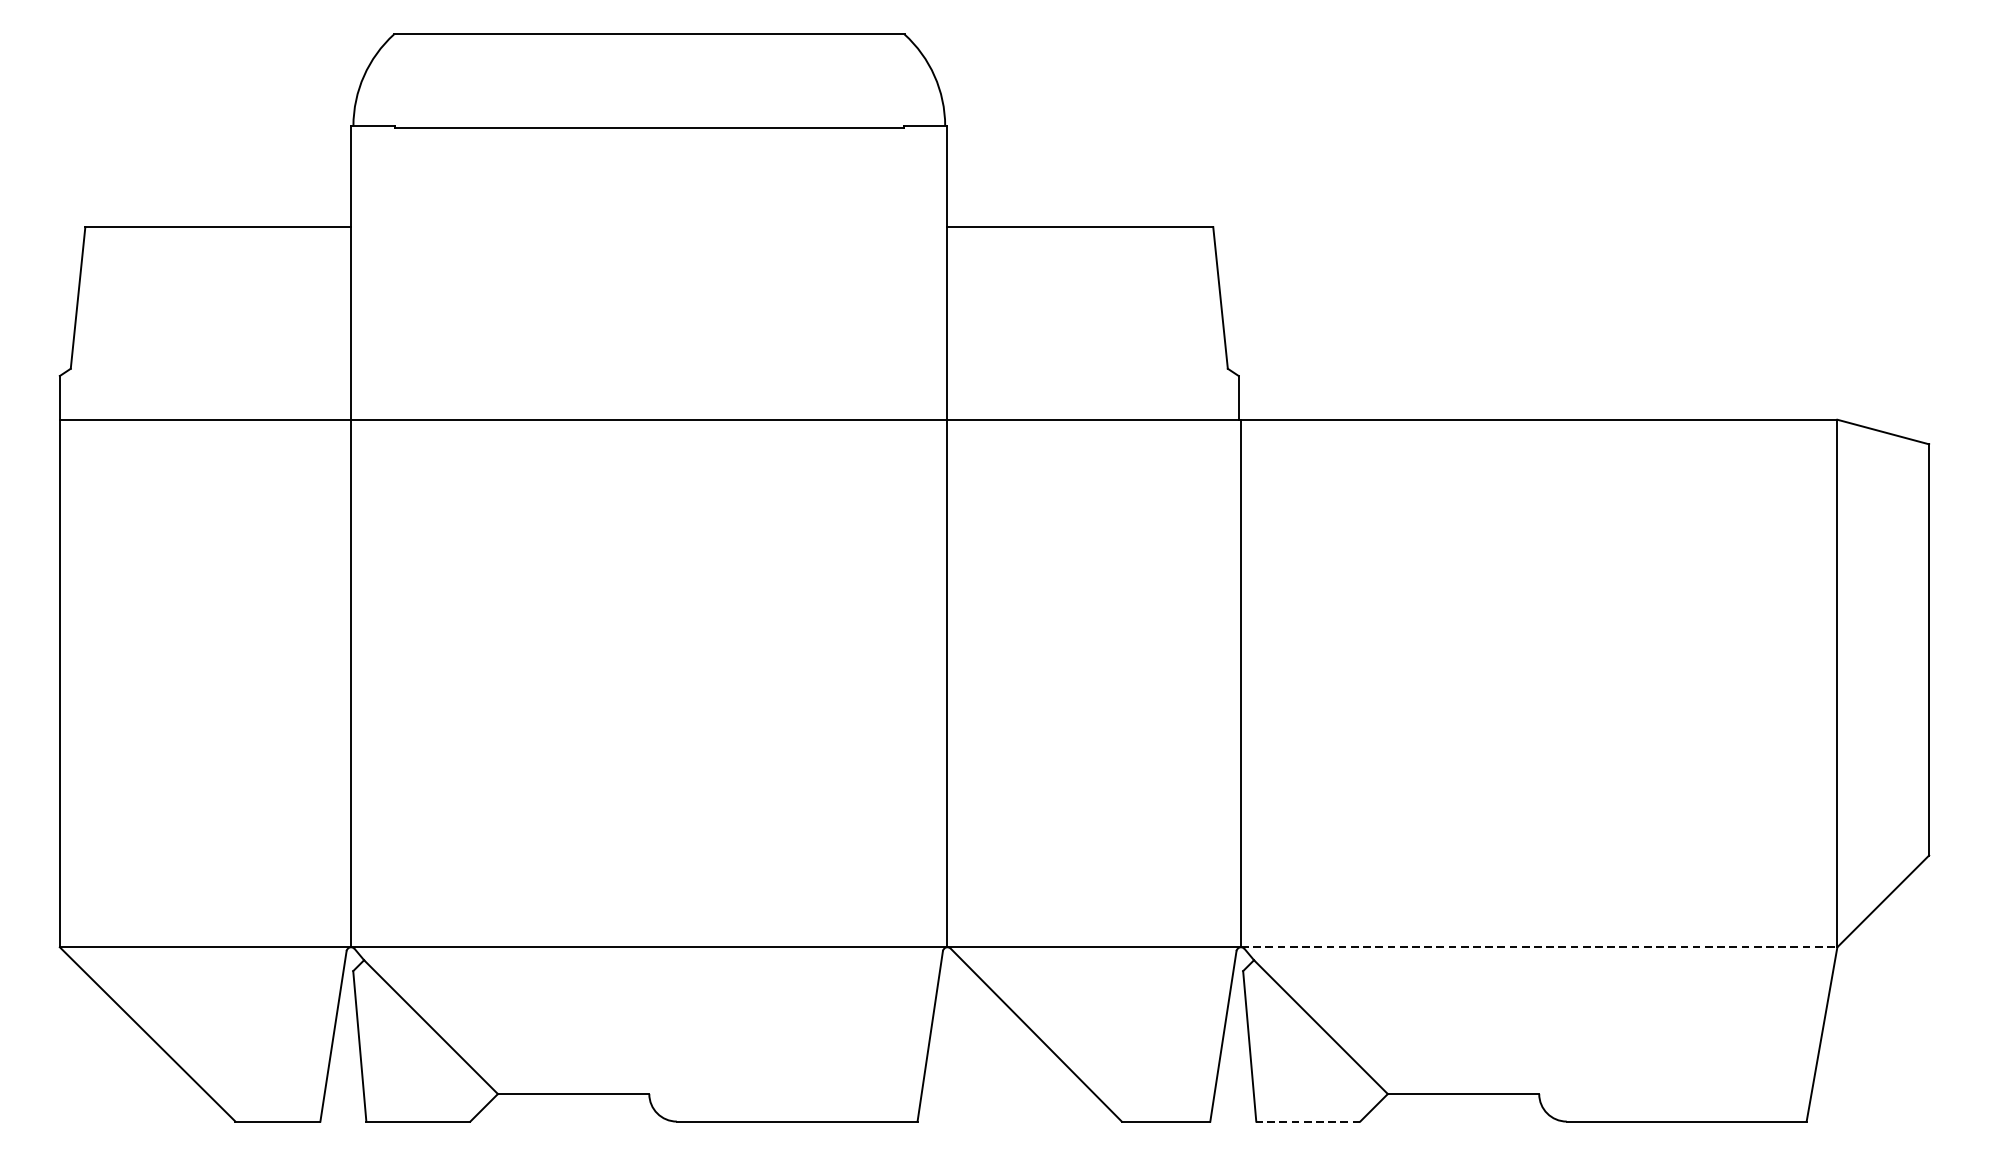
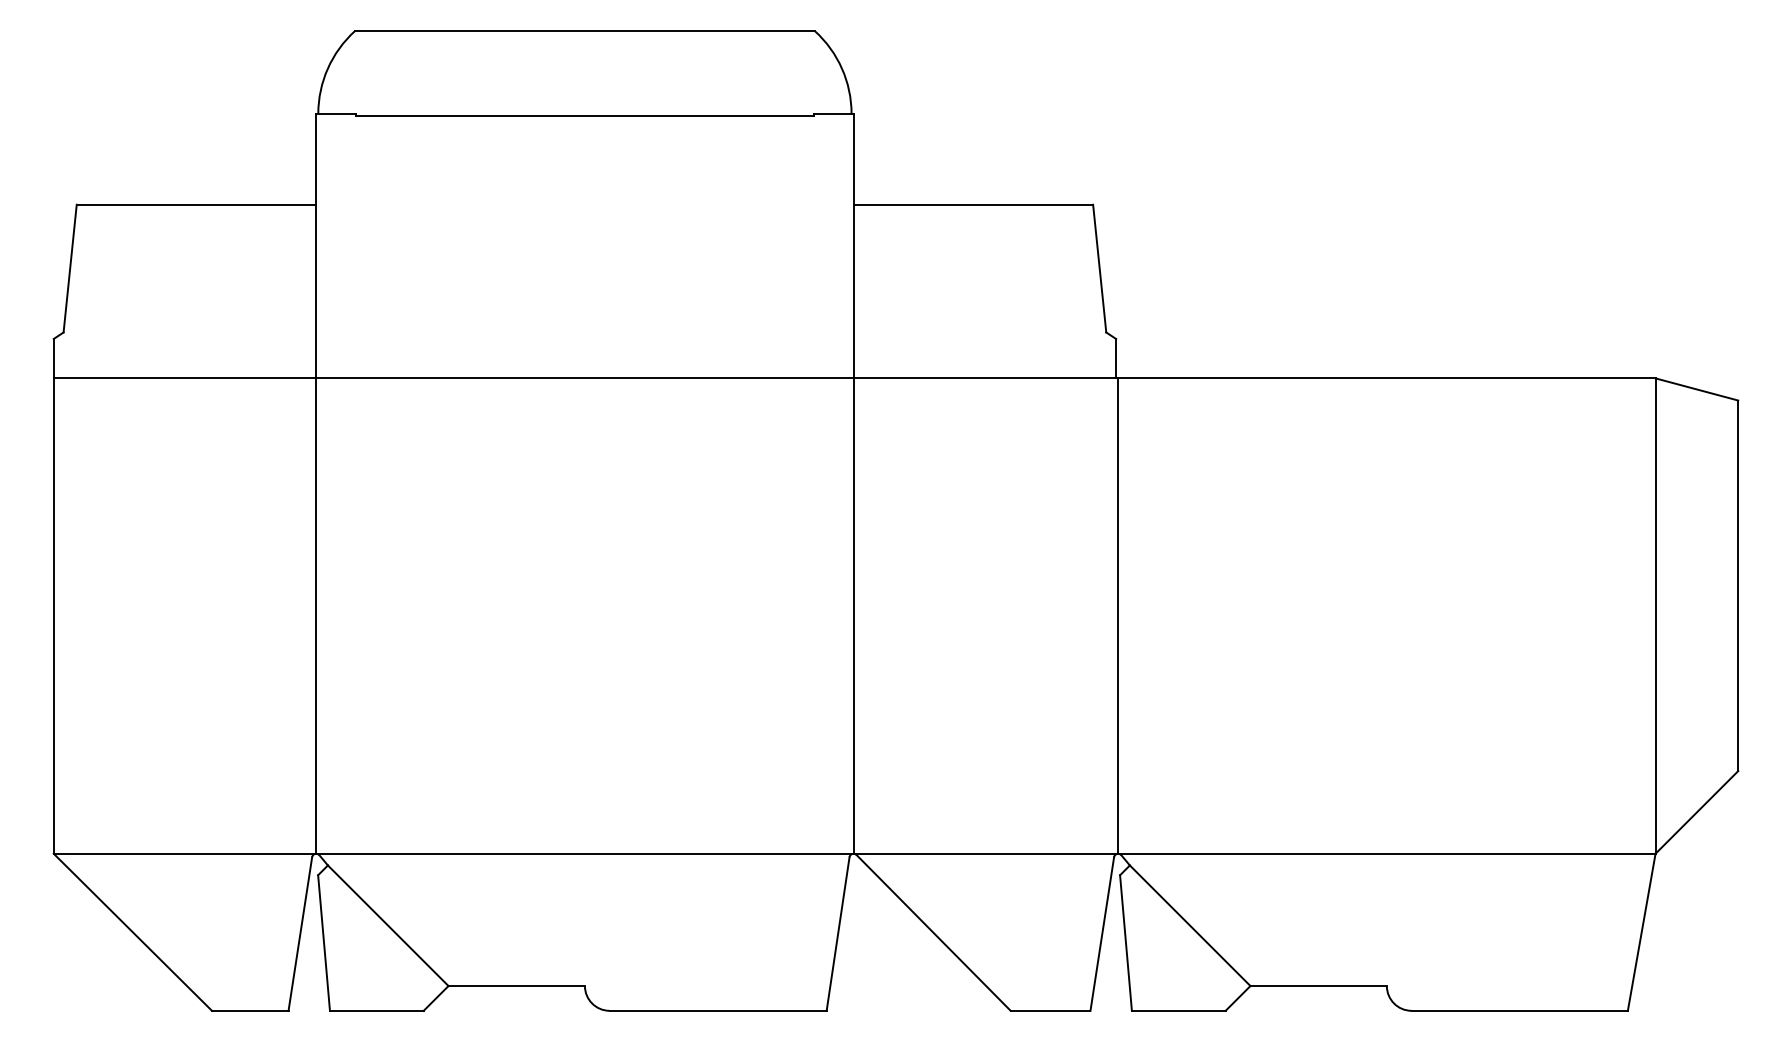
line: (1538, 946) -> (1386, 853), dashed -> solid
line: (1307, 1121) -> (1178, 1010), dashed -> solid

